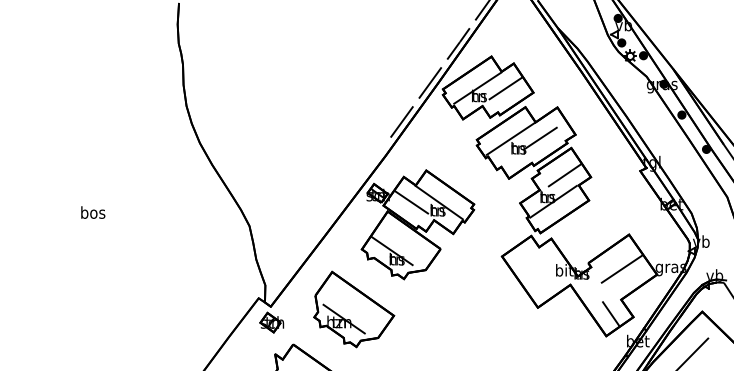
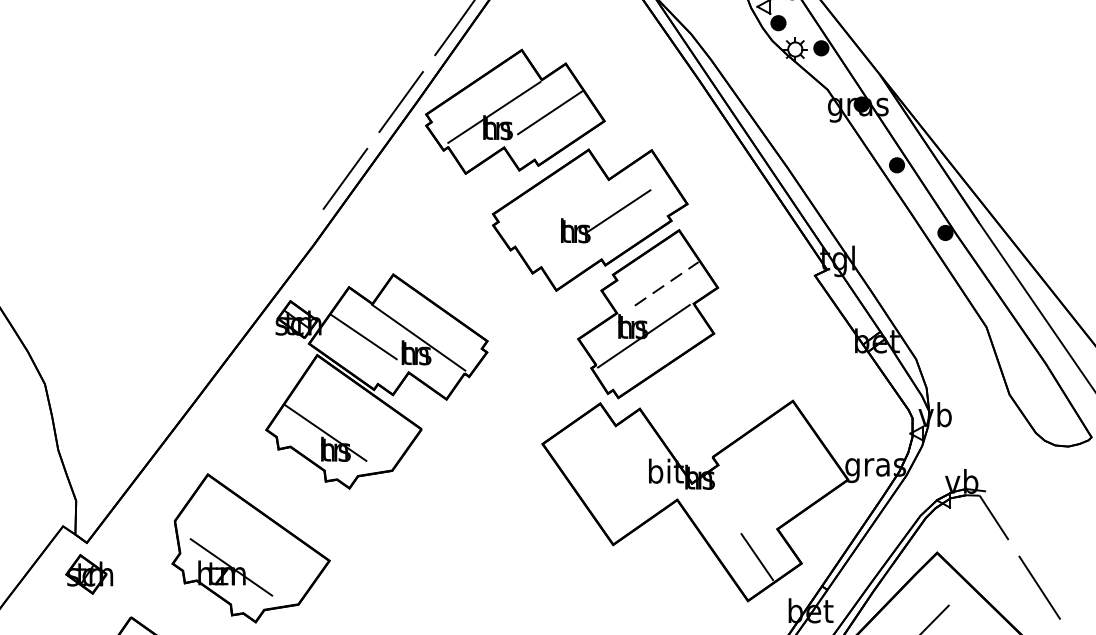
line: (510, 138) -> (559, 211), removed
line: (565, 175) -> (667, 284), solid -> dashed
line: (621, 268) -> (777, 467), removed

